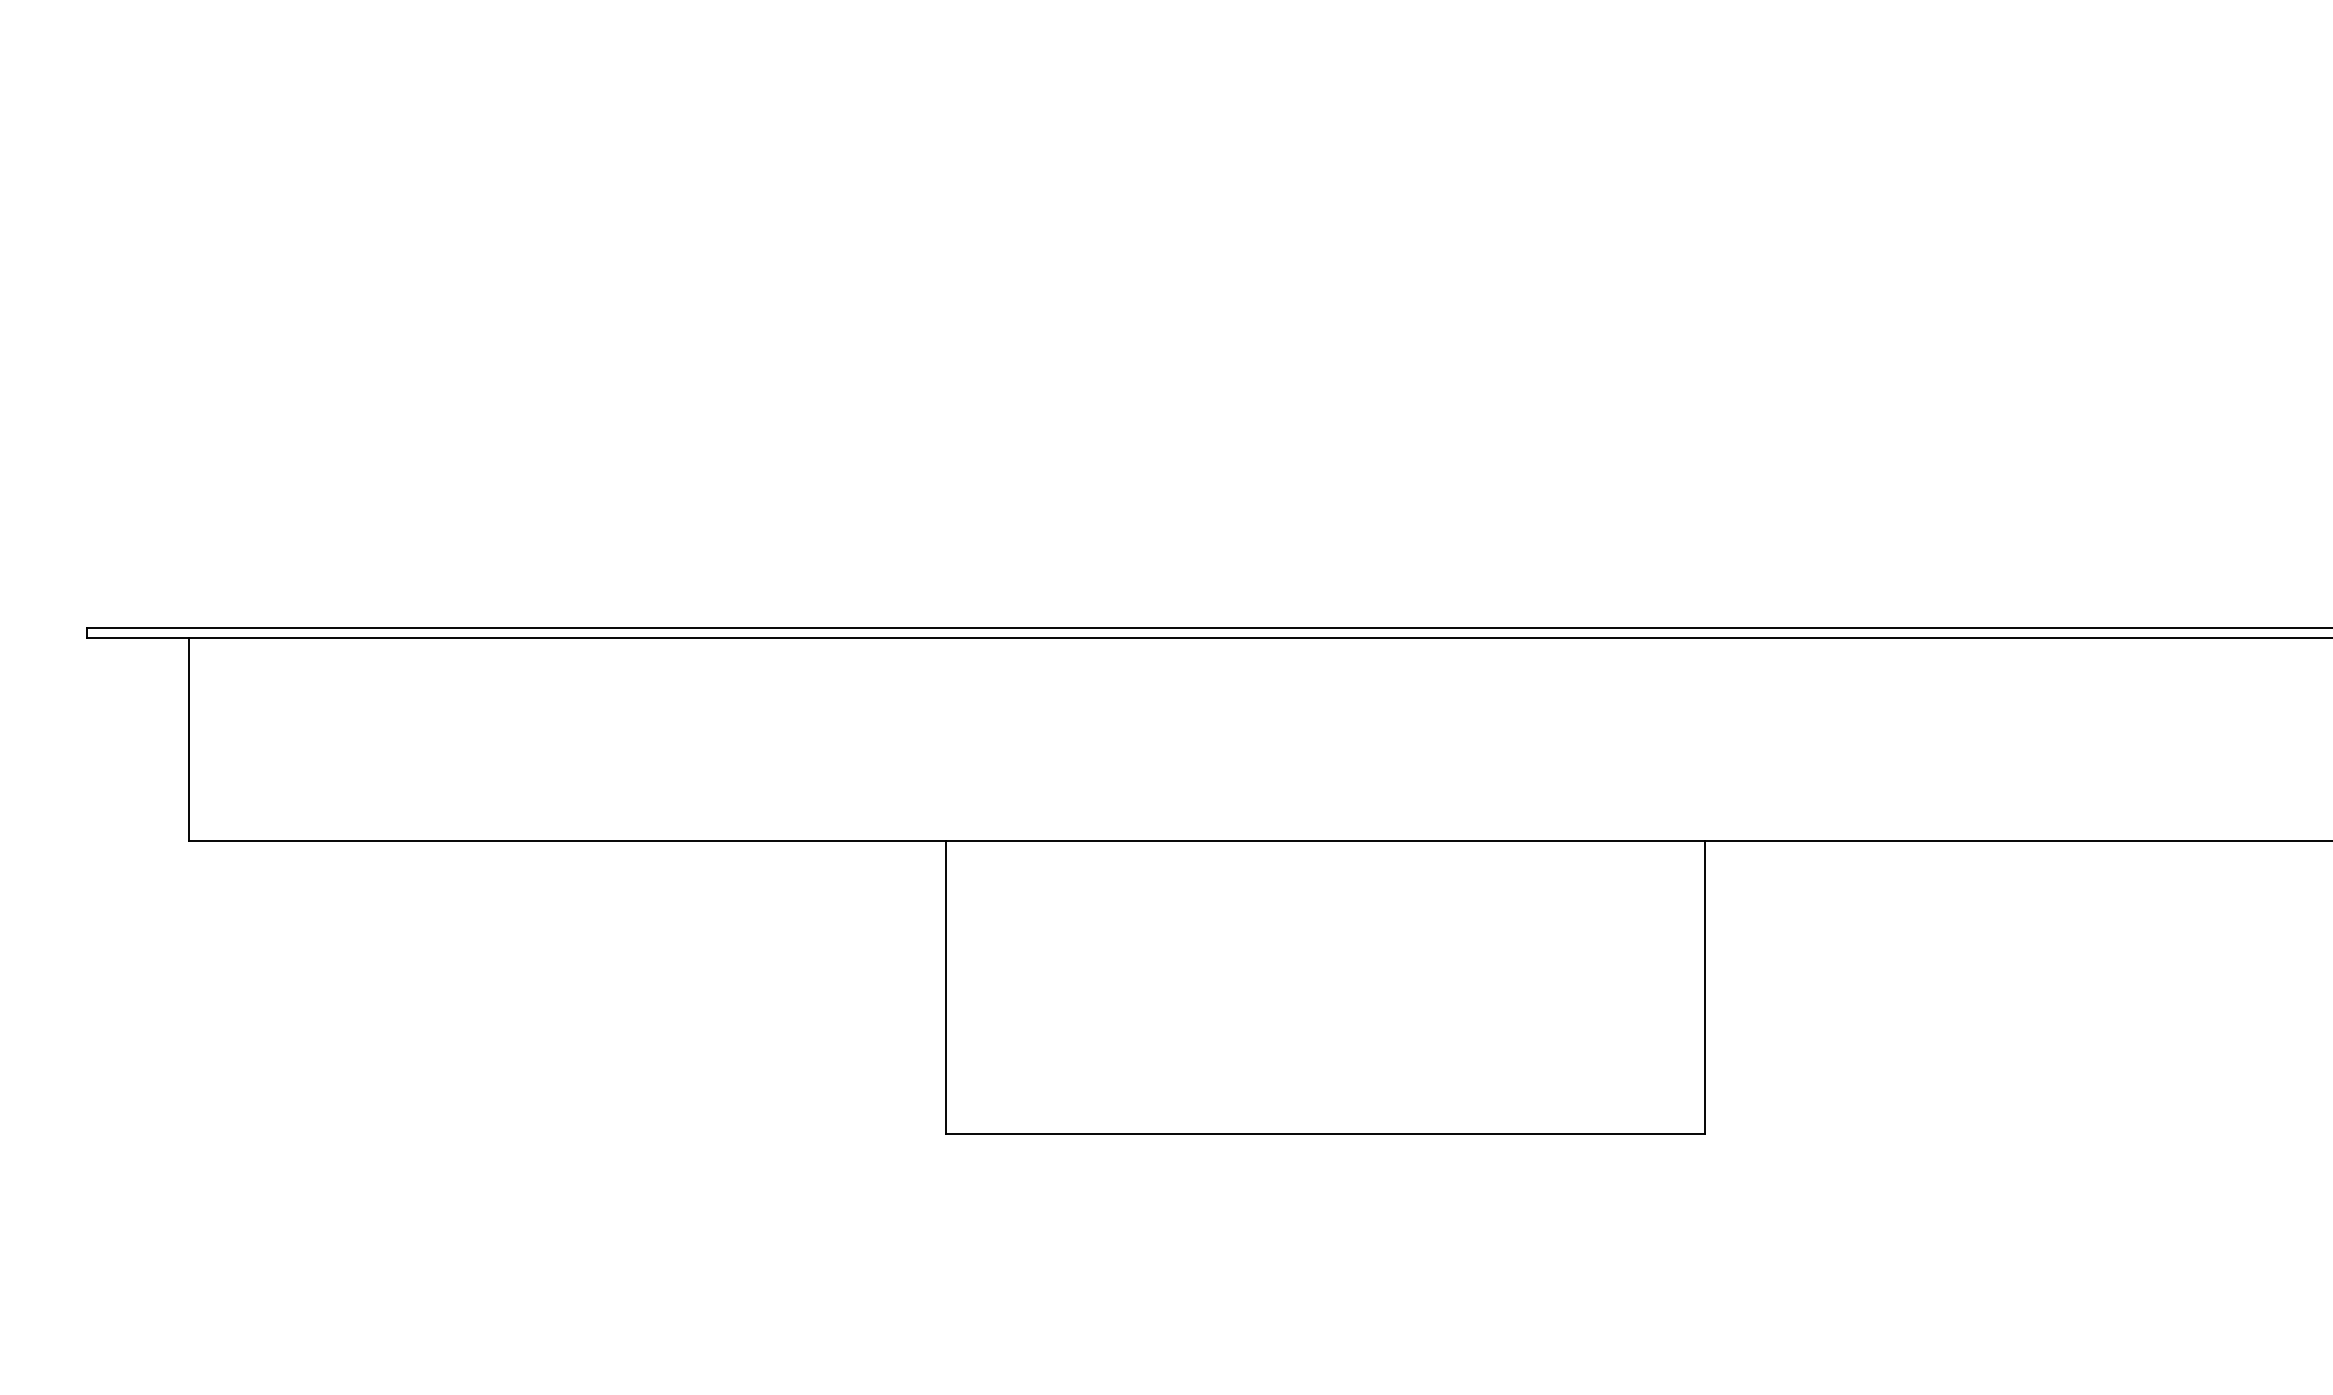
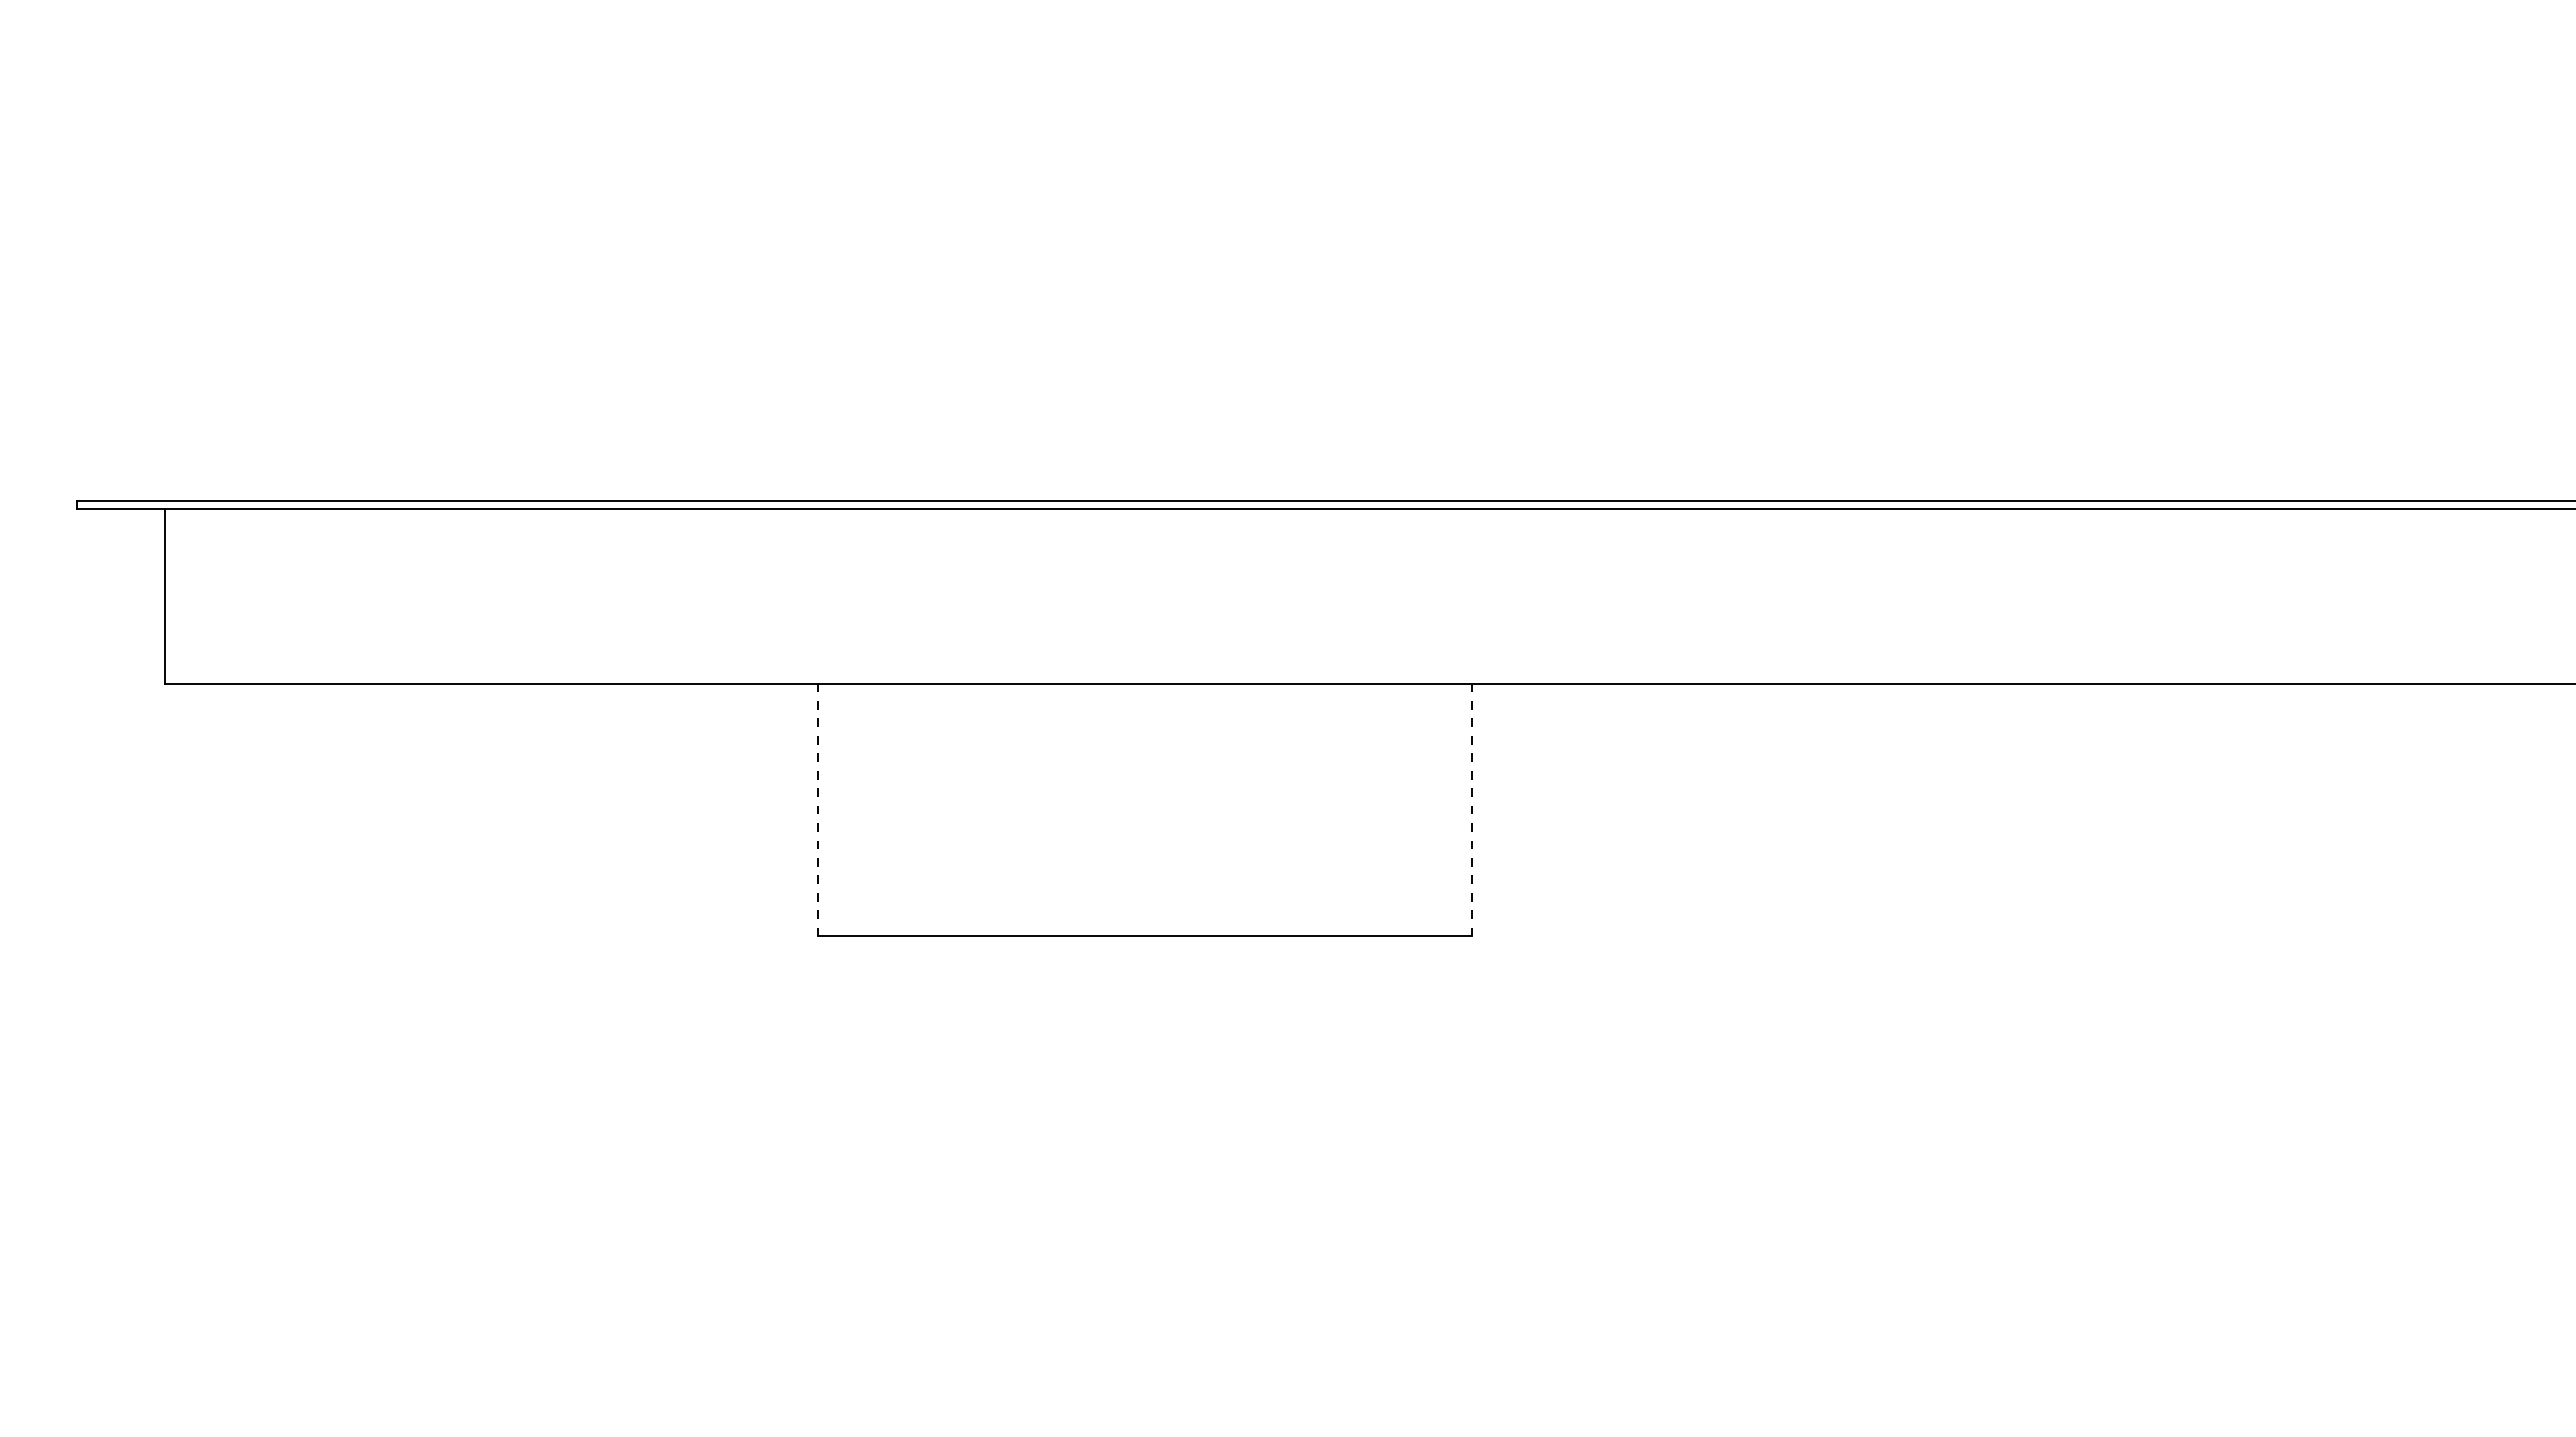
line: (946, 986) -> (818, 809), solid -> dashed
line: (1704, 987) -> (1471, 810), solid -> dashed

